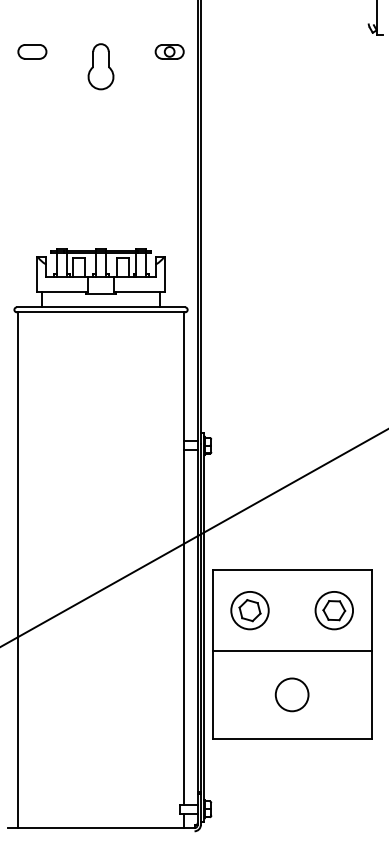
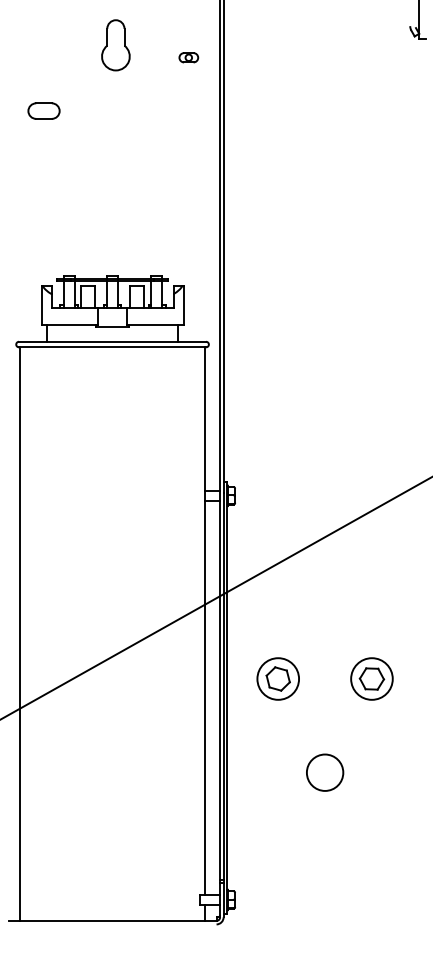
part: (32, 51) -> (44, 110), moved
part: (169, 51) -> (188, 57), size x0.6
part: (100, 66) -> (115, 45), moved
part: (292, 654) -> (325, 727), removed

